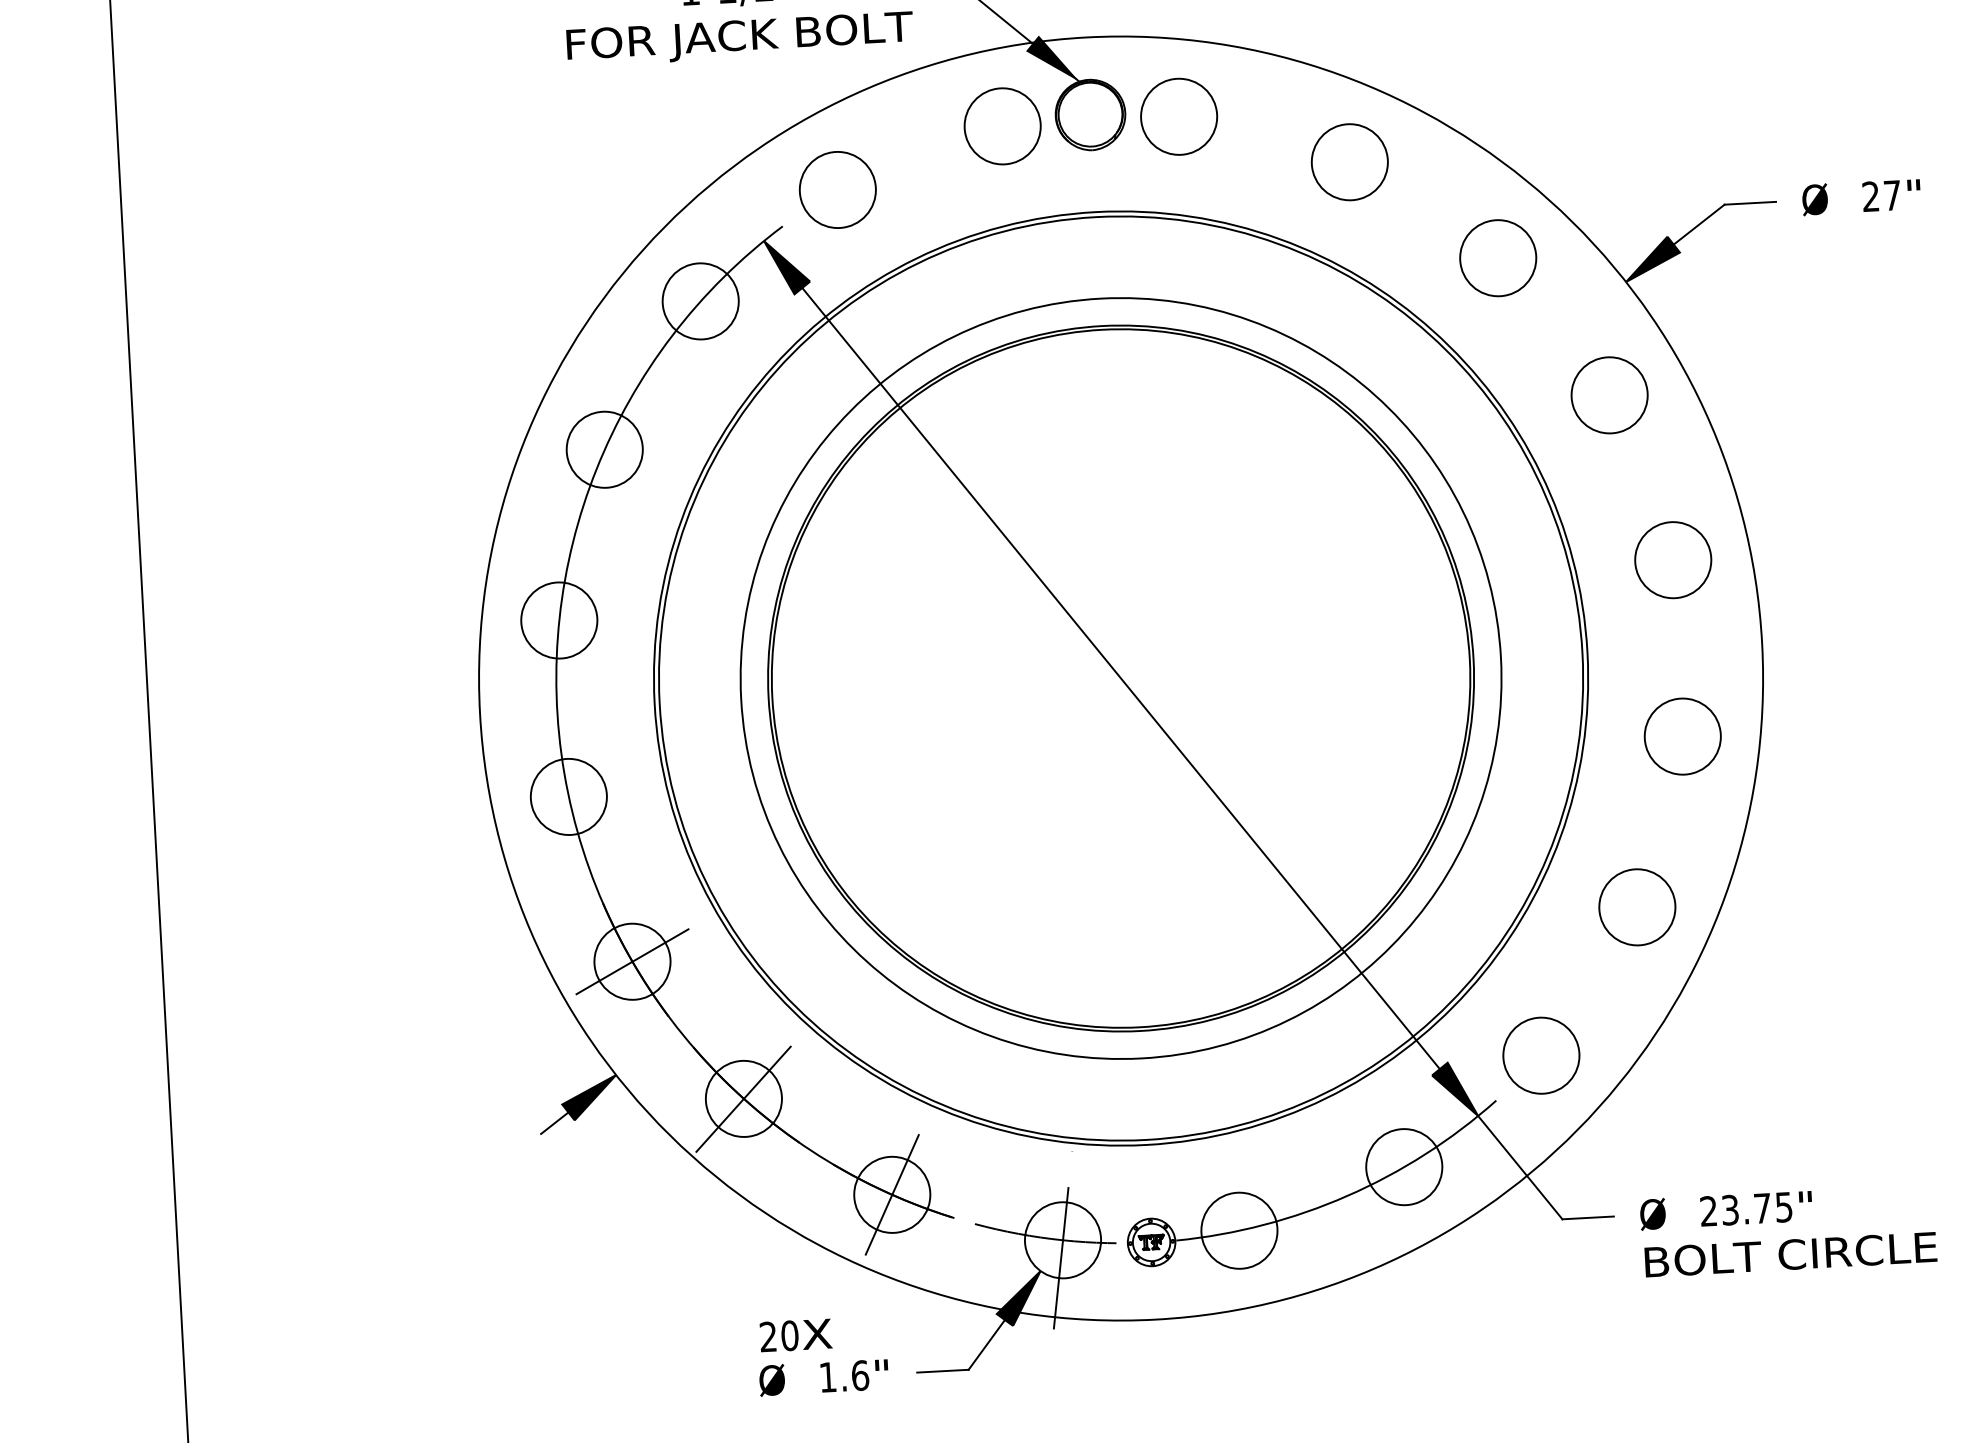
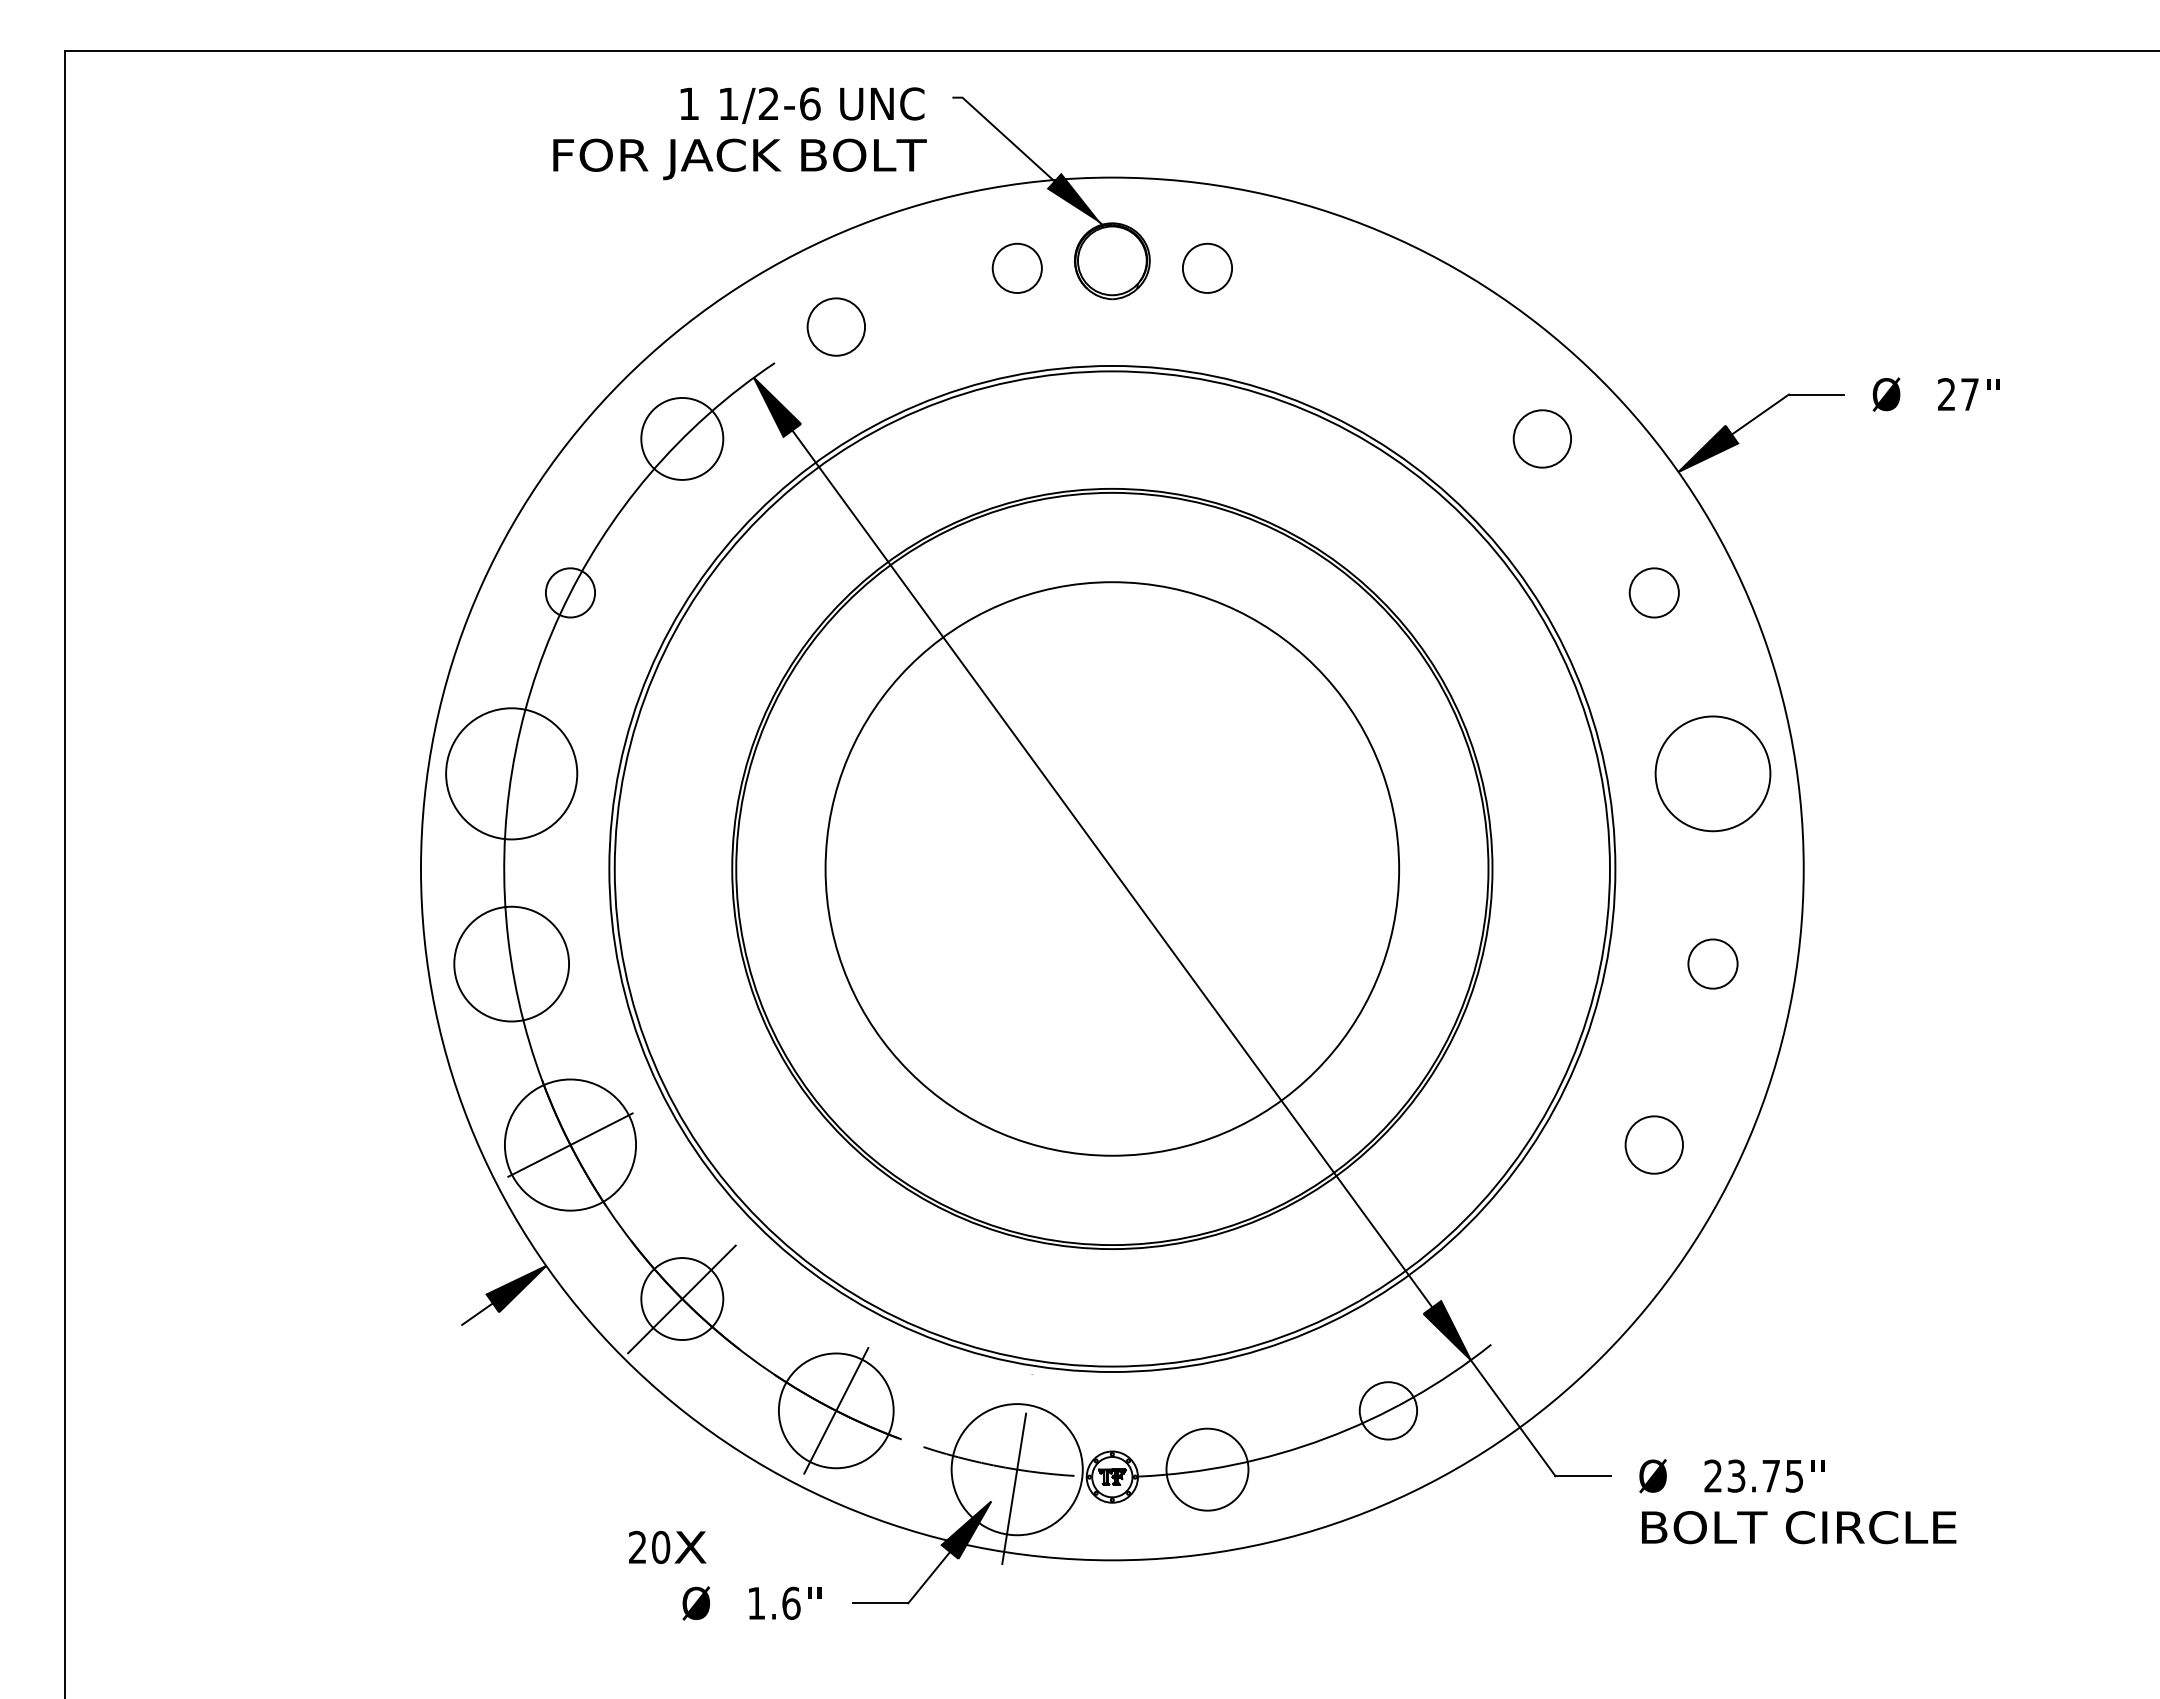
circle: (1179, 116) -> (1207, 268), size x0.6
circle: (1002, 126) -> (1017, 268), size x0.6
circle: (1349, 161) -> (1388, 326), removed
circle: (838, 189) -> (836, 326), size x0.7
circle: (1498, 257) -> (1542, 438), size x0.7
circle: (1609, 394) -> (1654, 592), size x0.6
circle: (604, 449) -> (570, 592), size x0.6
circle: (1673, 559) -> (1713, 773), size x1.4
circle: (559, 620) -> (511, 773), size x1.6
circle: (1121, 678) -> (1112, 868), size x0.7
circle: (1682, 736) -> (1712, 963), size x0.6
circle: (568, 797) -> (511, 964), size x1.4
circle: (1637, 906) -> (1654, 1144), size x0.7
circle: (632, 962) -> (570, 1145), size x1.6
circle: (1541, 1055) -> (1542, 1298), removed
circle: (1404, 1166) -> (1388, 1410), size x0.7
circle: (892, 1194) -> (836, 1410), size x1.4
circle: (1063, 1240) -> (1017, 1469), size x1.6
text: (795, 1335) -> (667, 1547), moved

